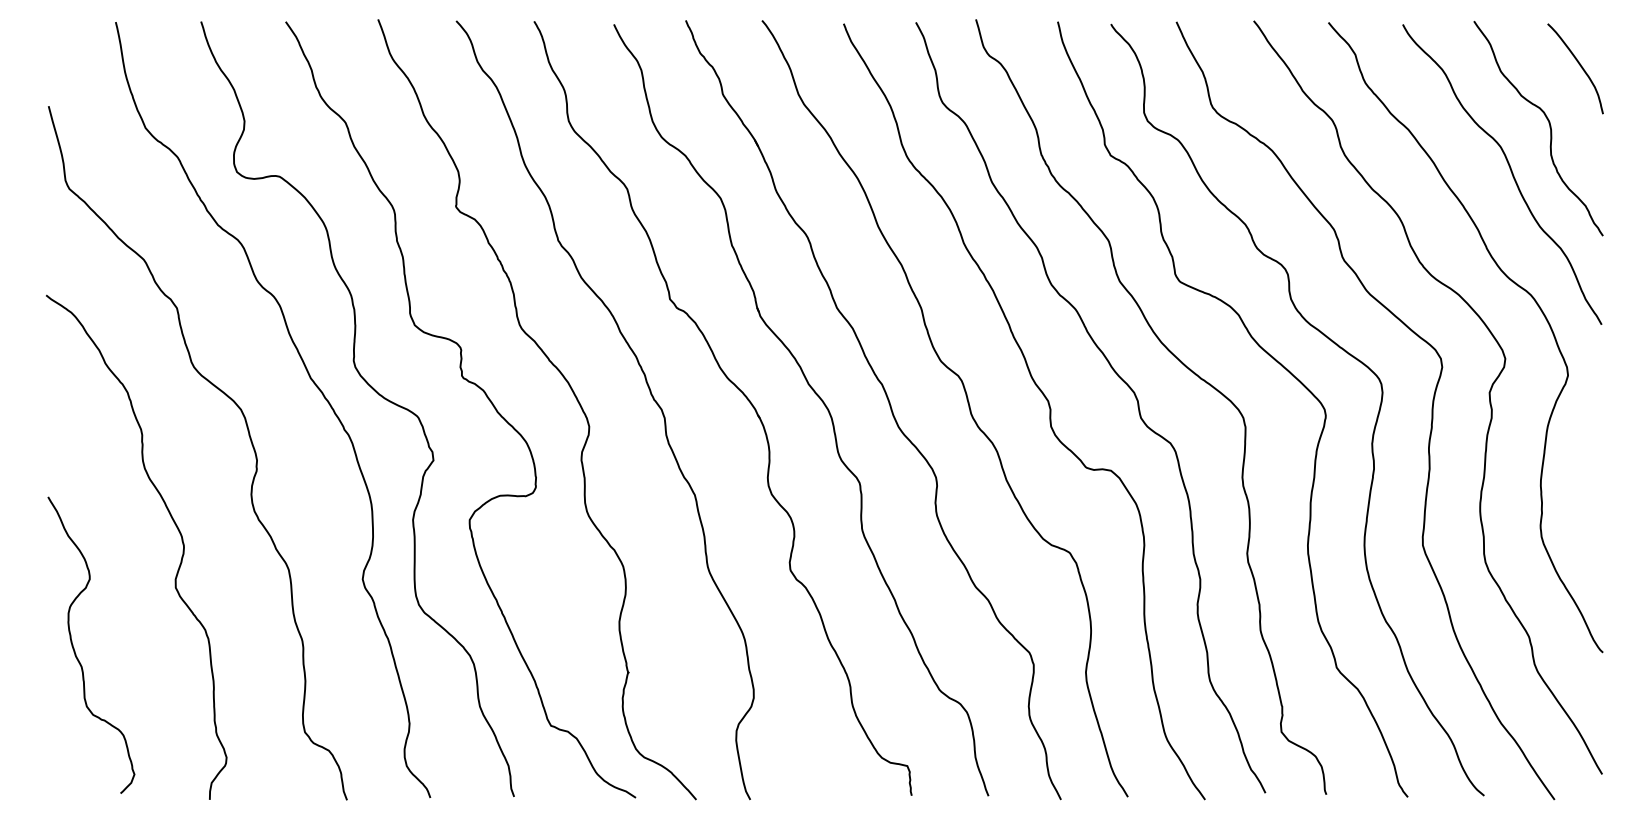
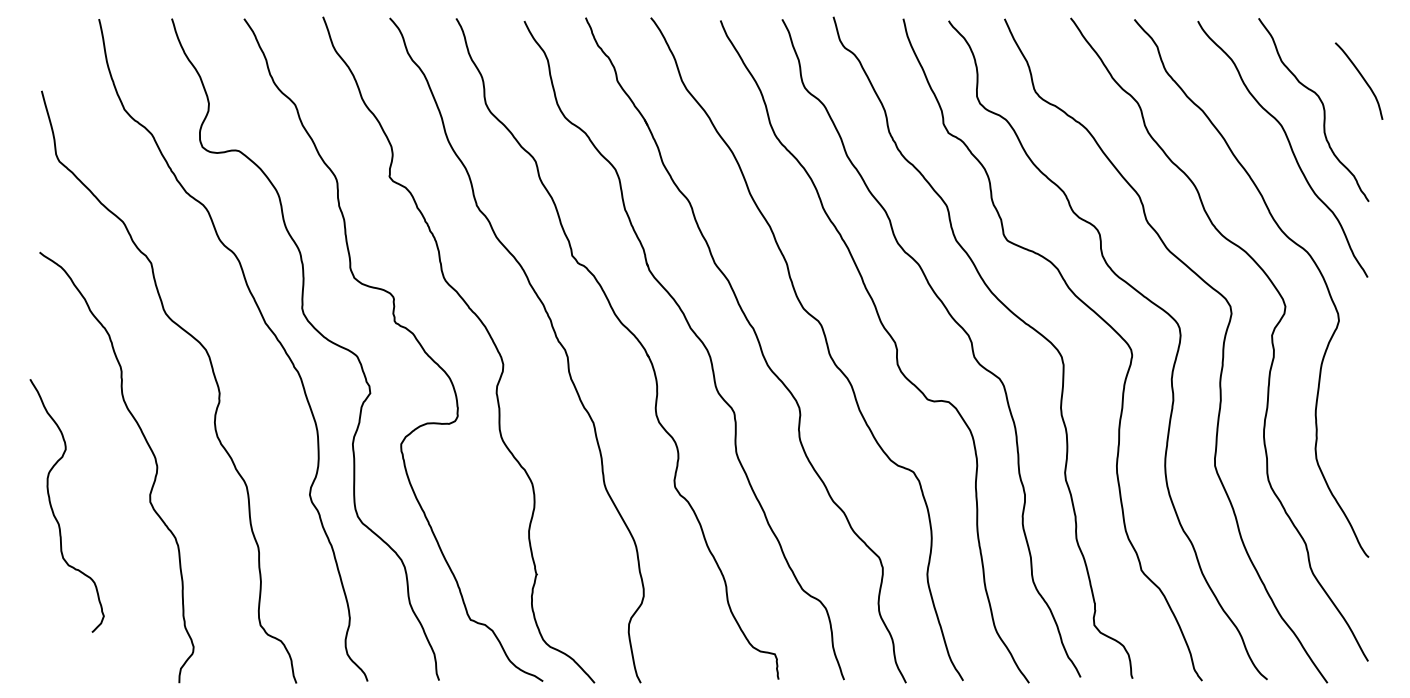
curve: (1578, 64) -> (1361, 77), moved
curve: (75, 650) -> (53, 510), moved

